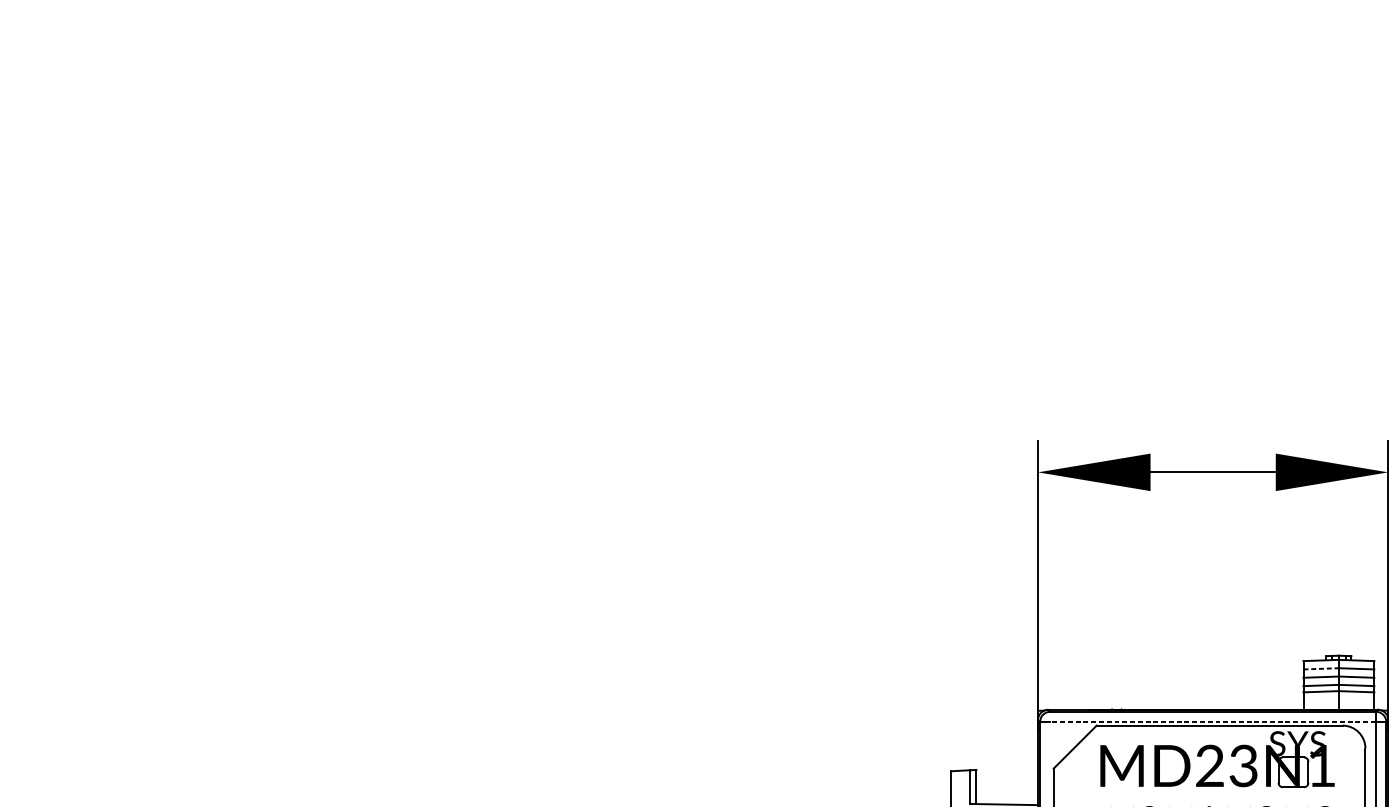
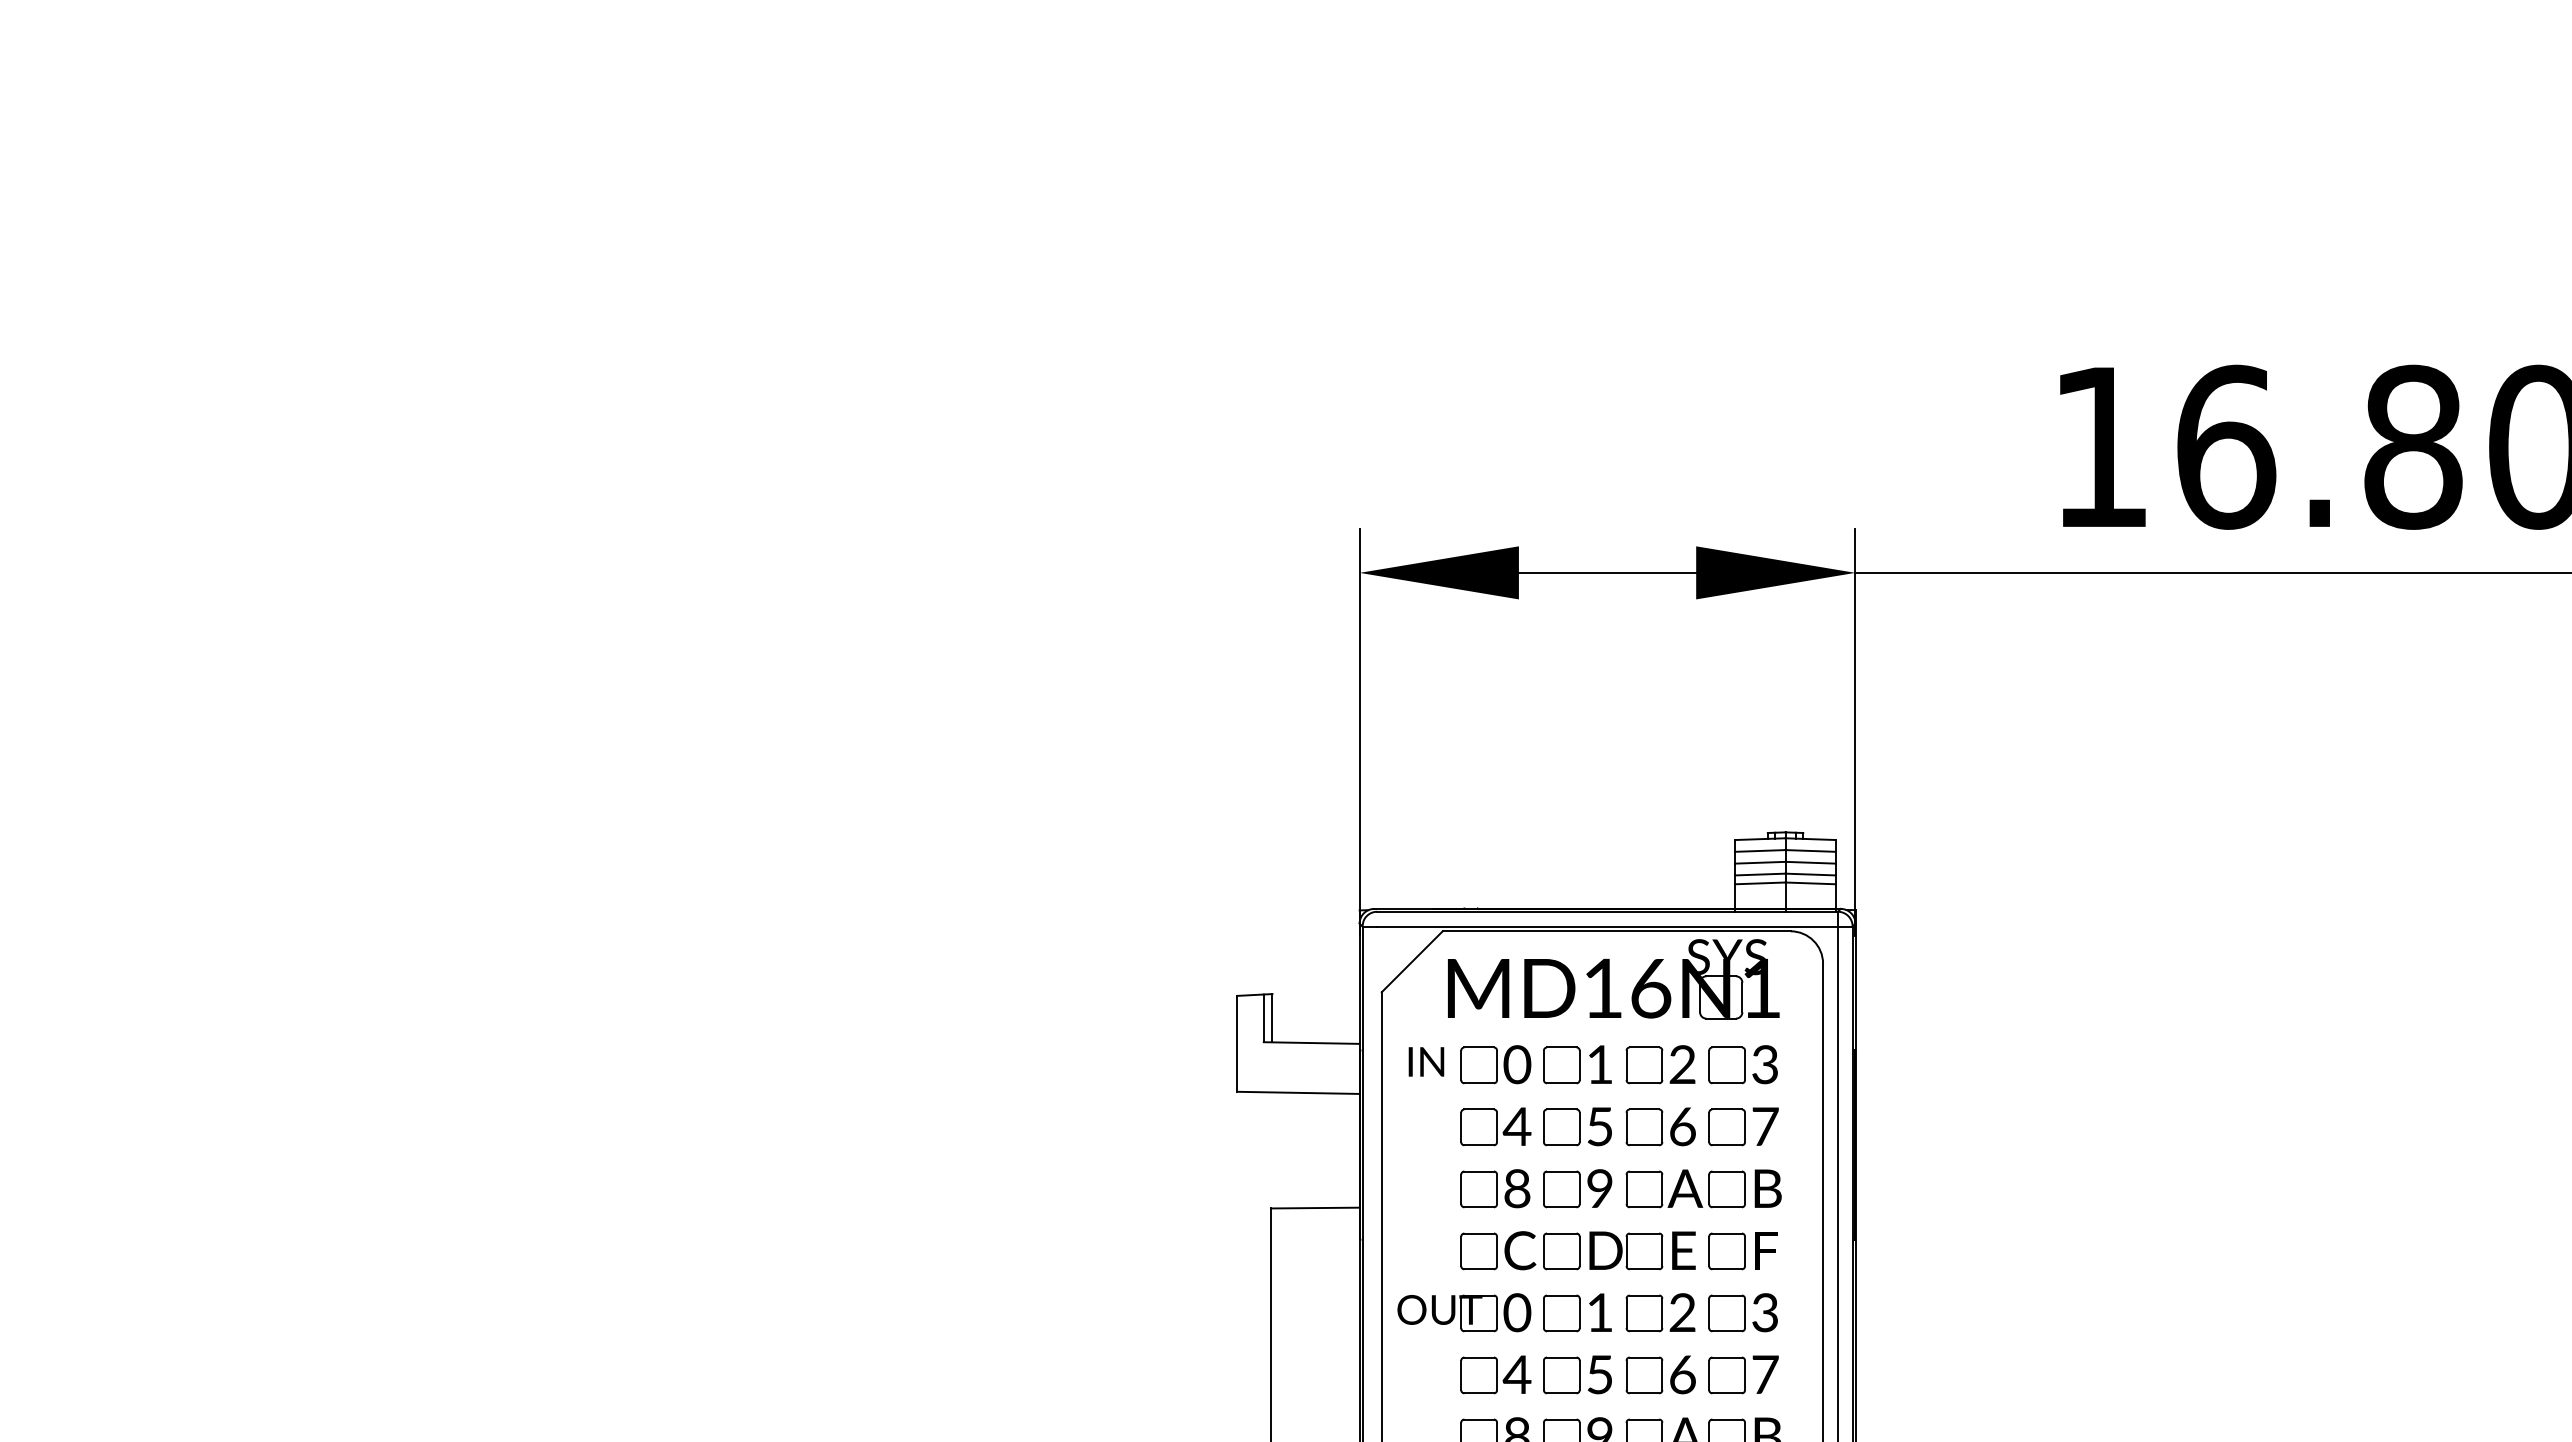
line: (1321, 668) -> (1760, 850), dashed -> solid
line: (1213, 722) -> (1607, 926), dashed -> solid
text: (1227, 766) -> (1627, 988), MD23N1 -> MD16N1

